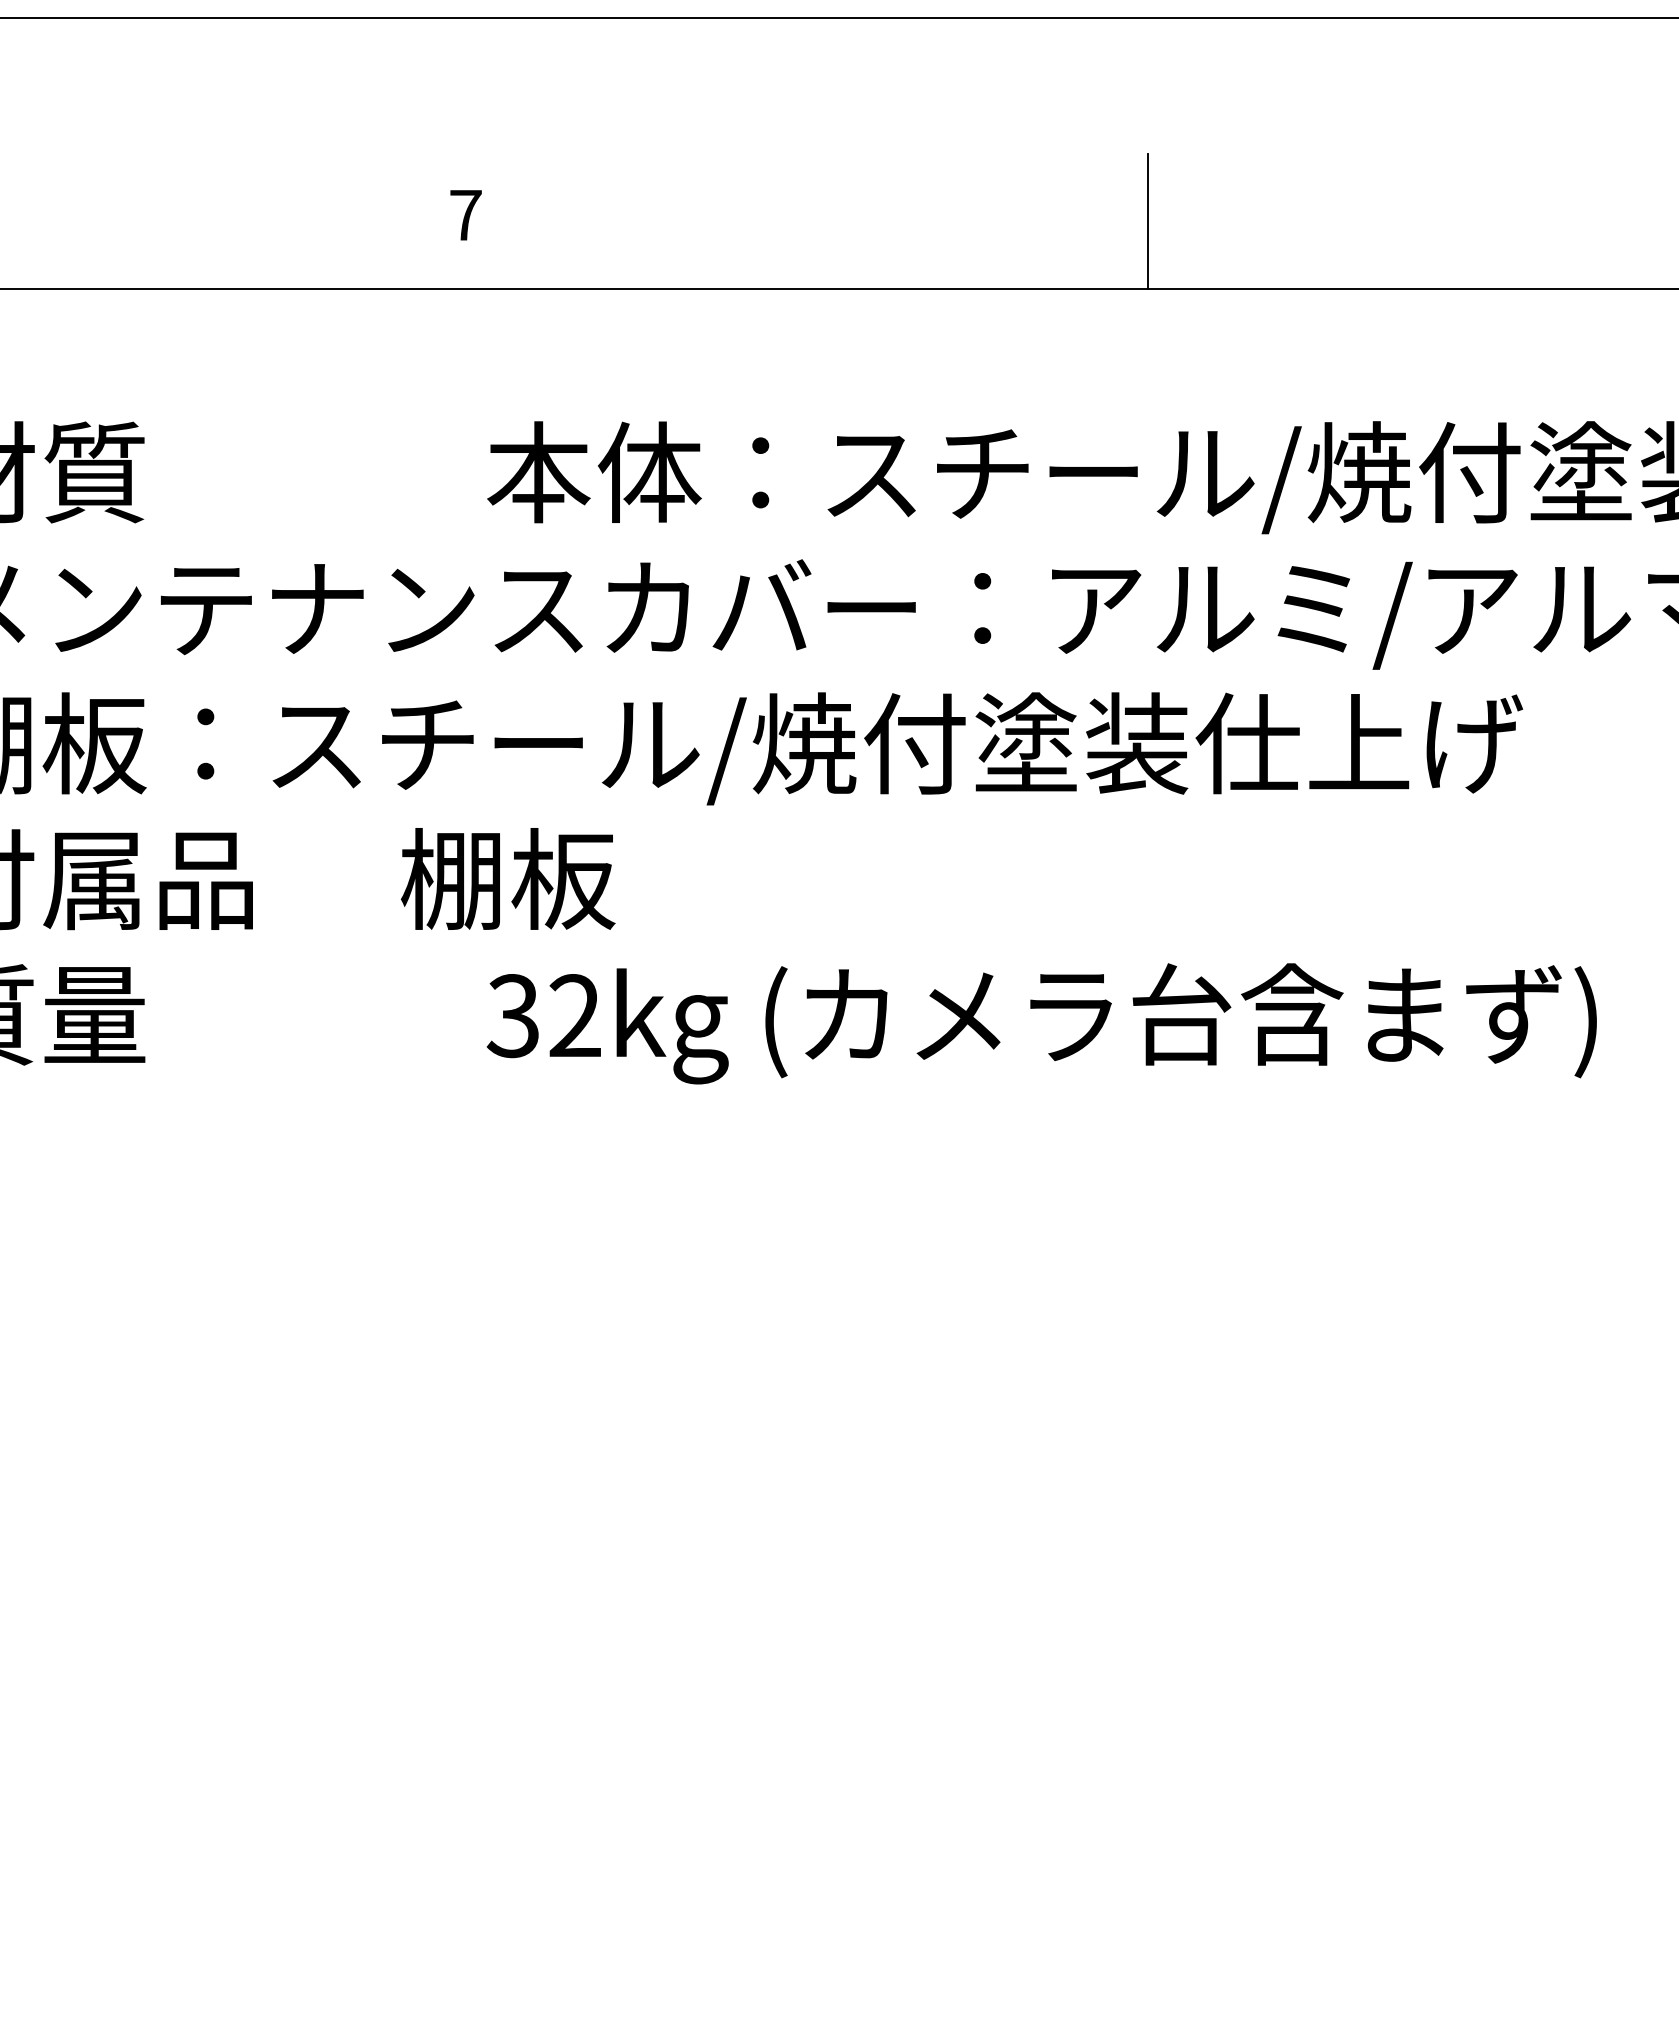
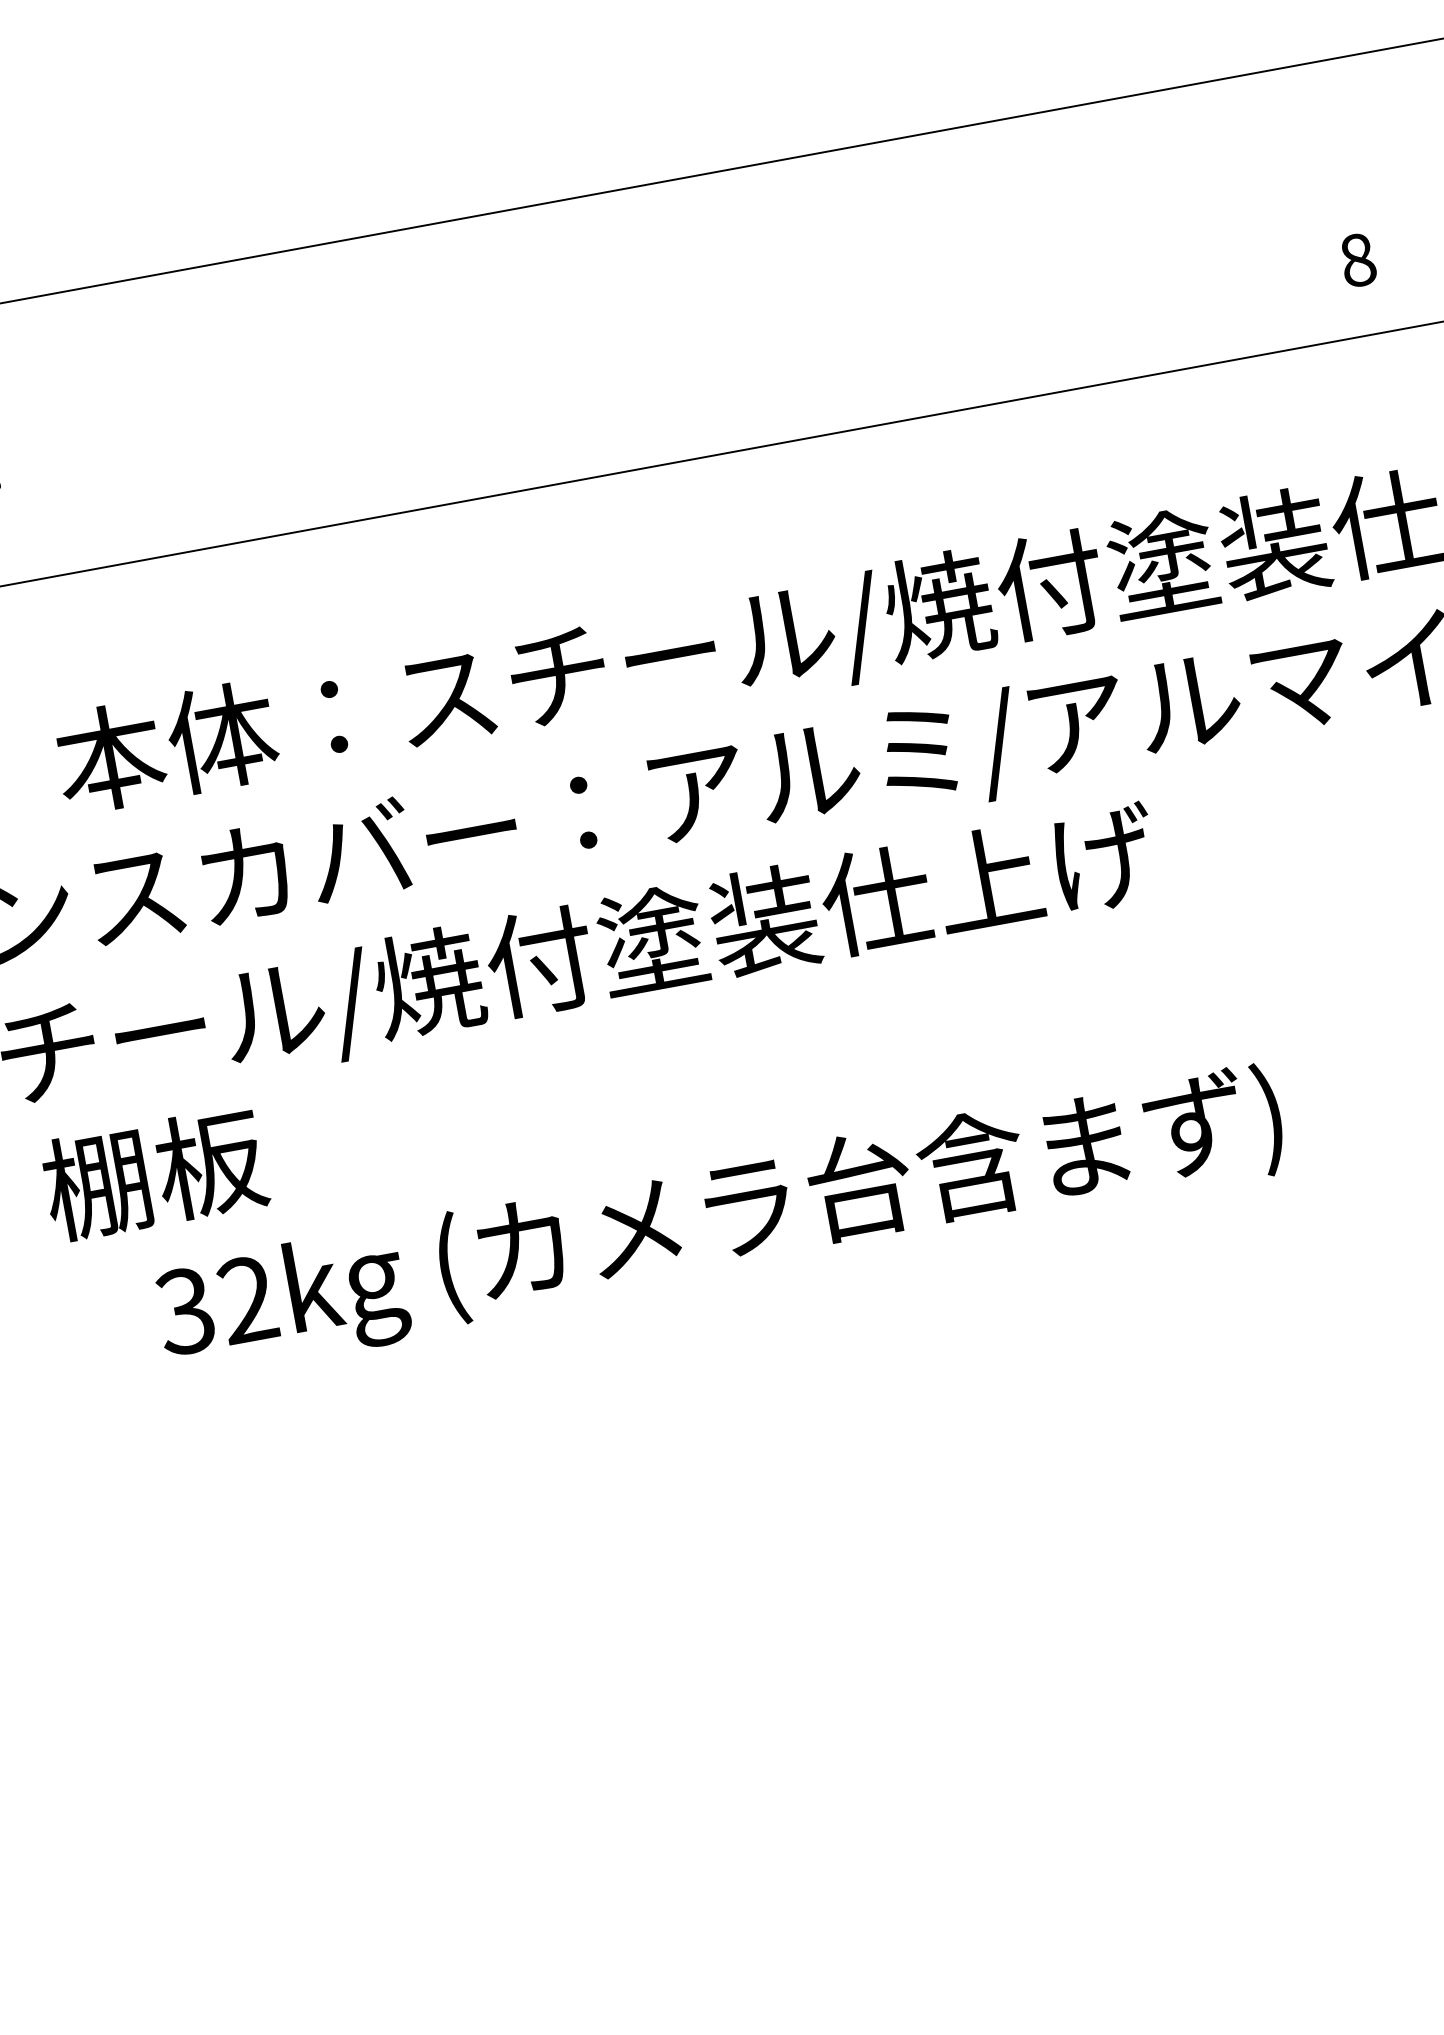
line: (1147, 221) -> (678, 391), removed

